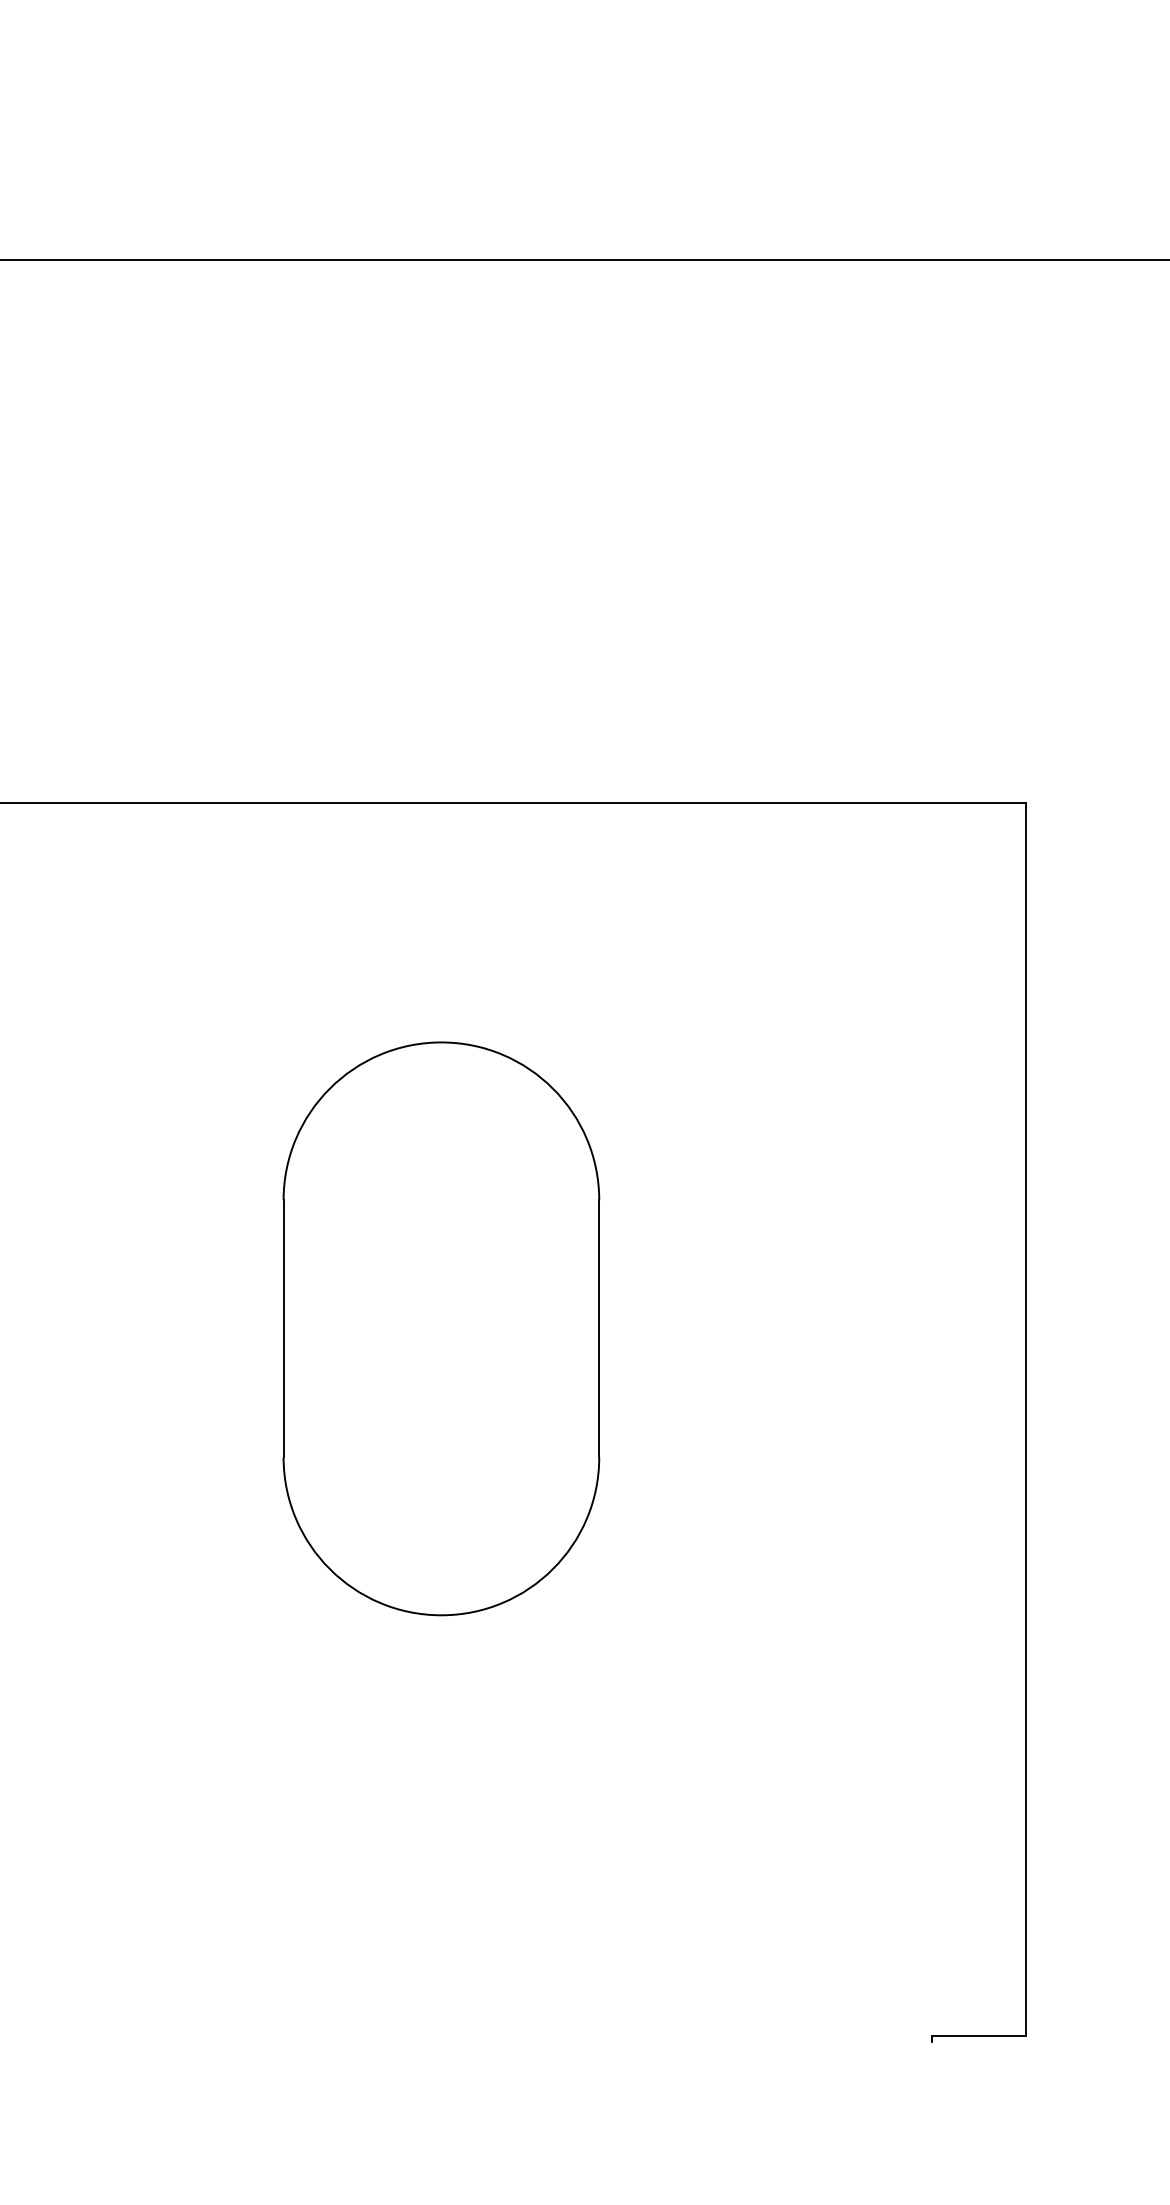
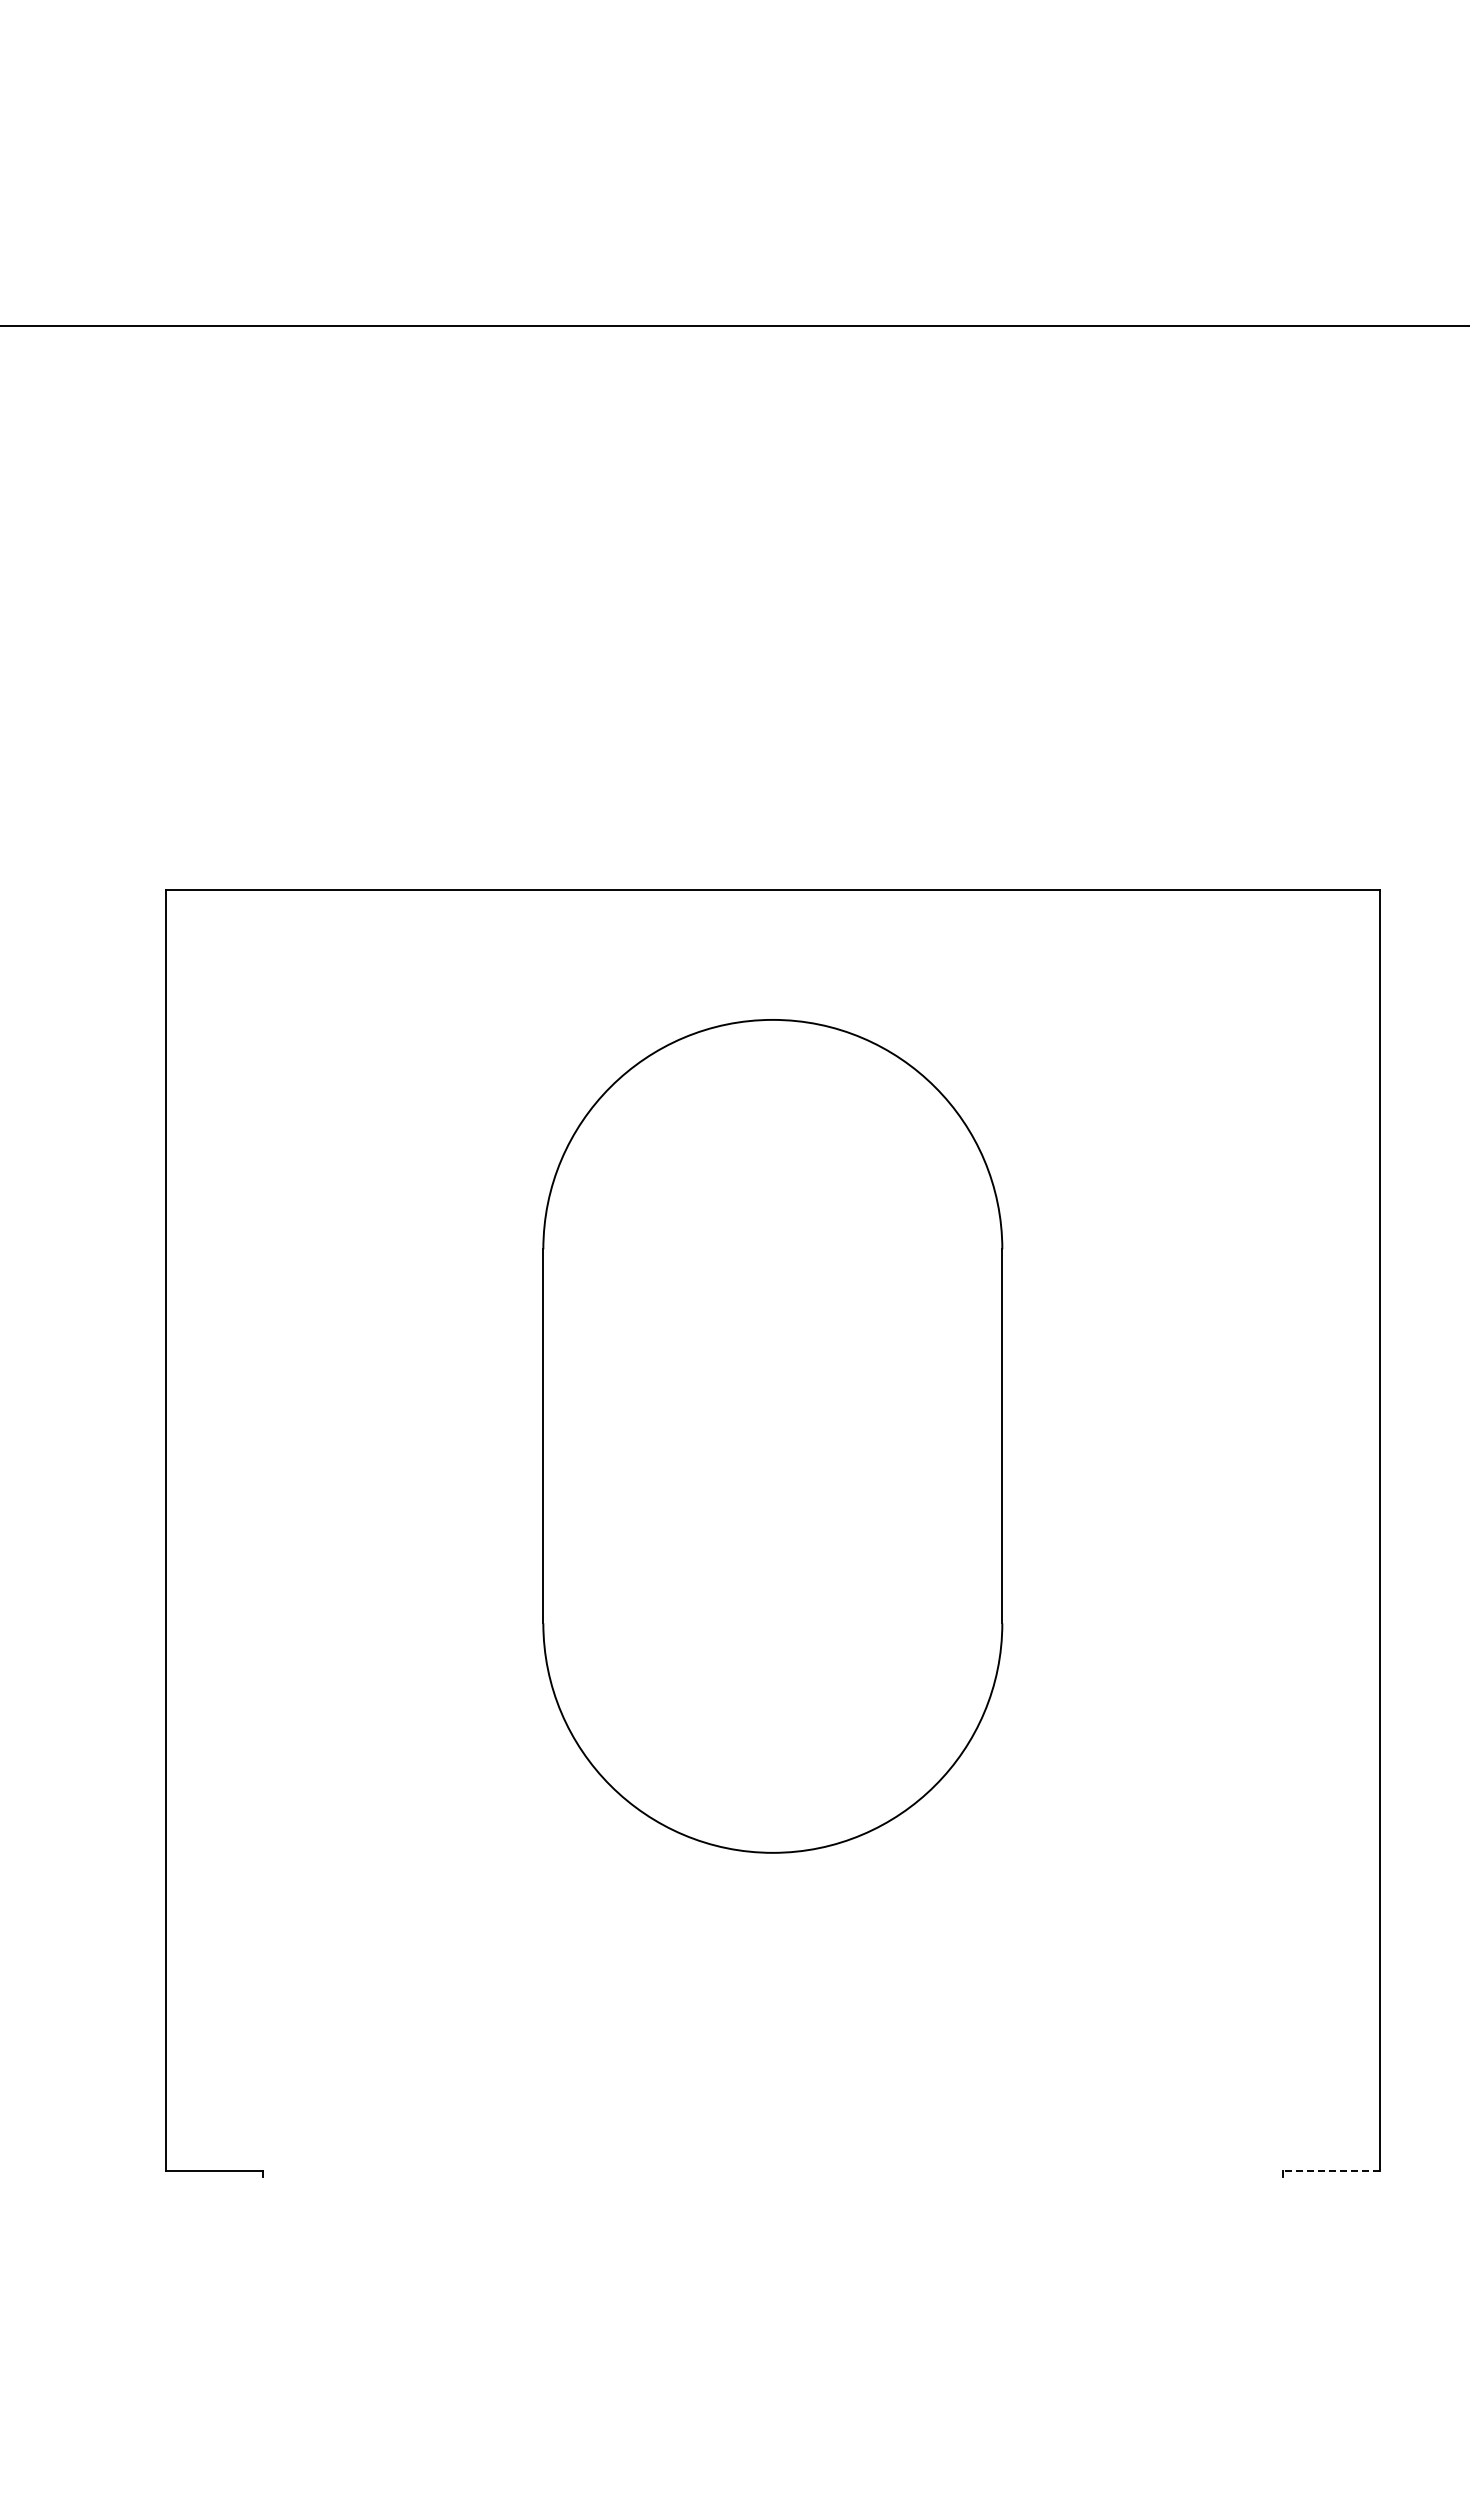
part: (441, 1328) -> (772, 1435), size x1.4
line: (979, 2035) -> (1331, 2170), solid -> dashed

